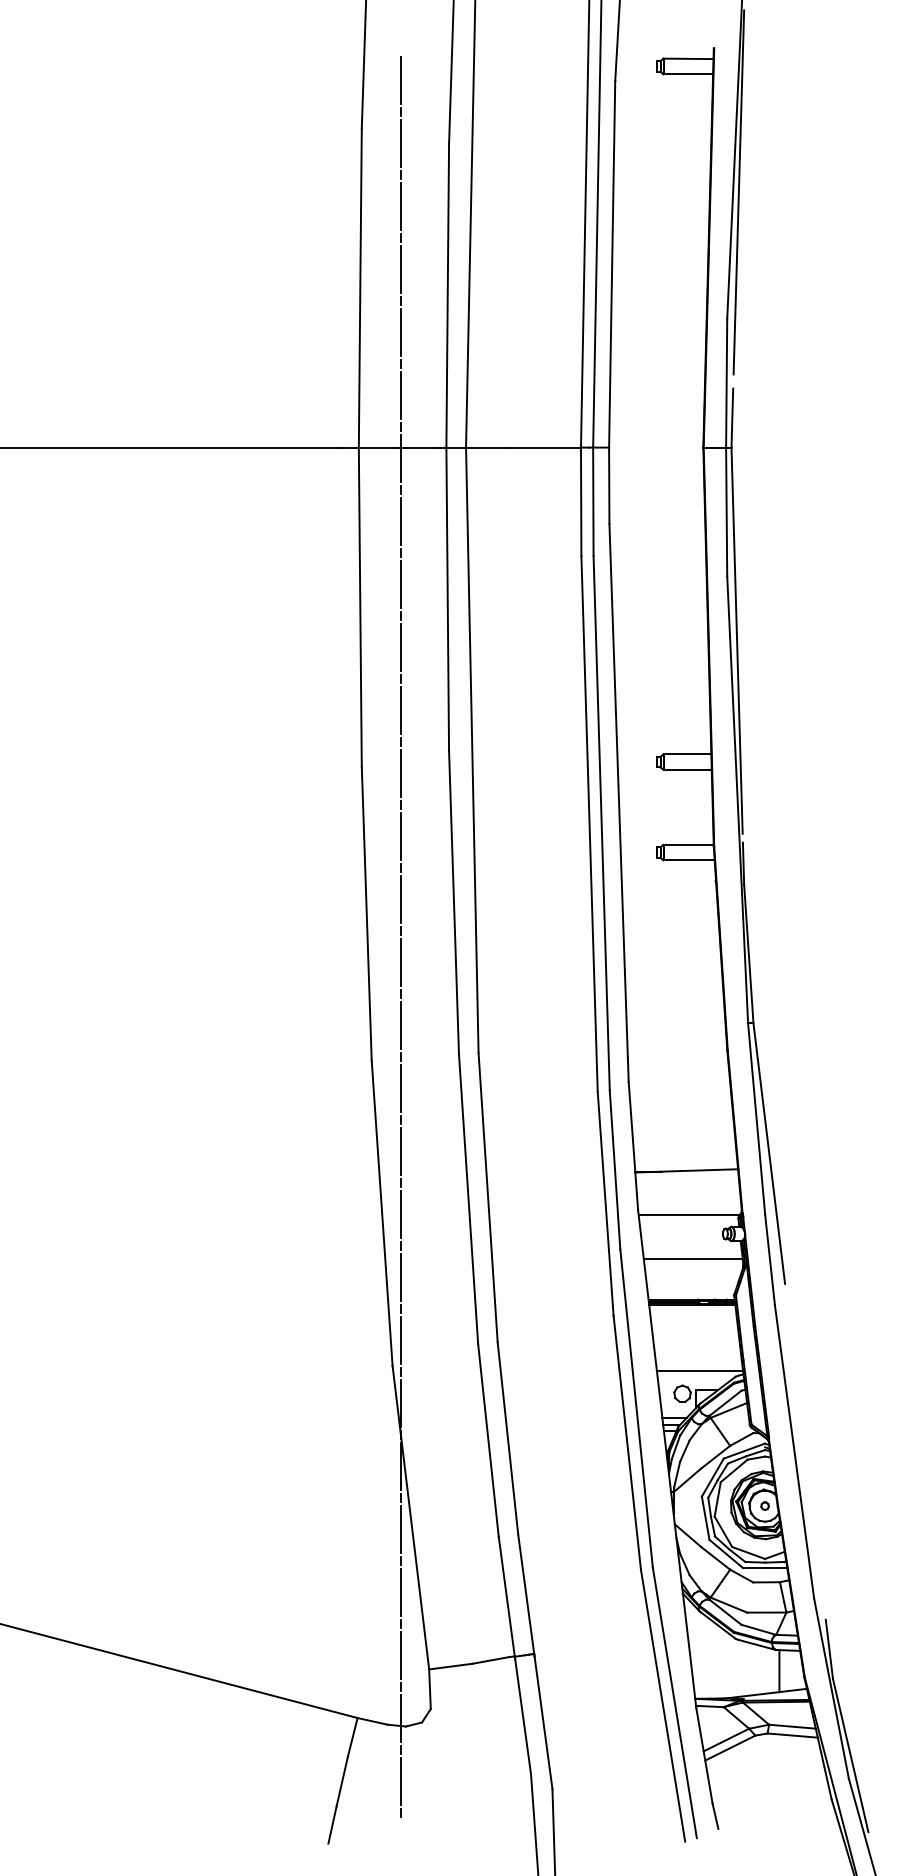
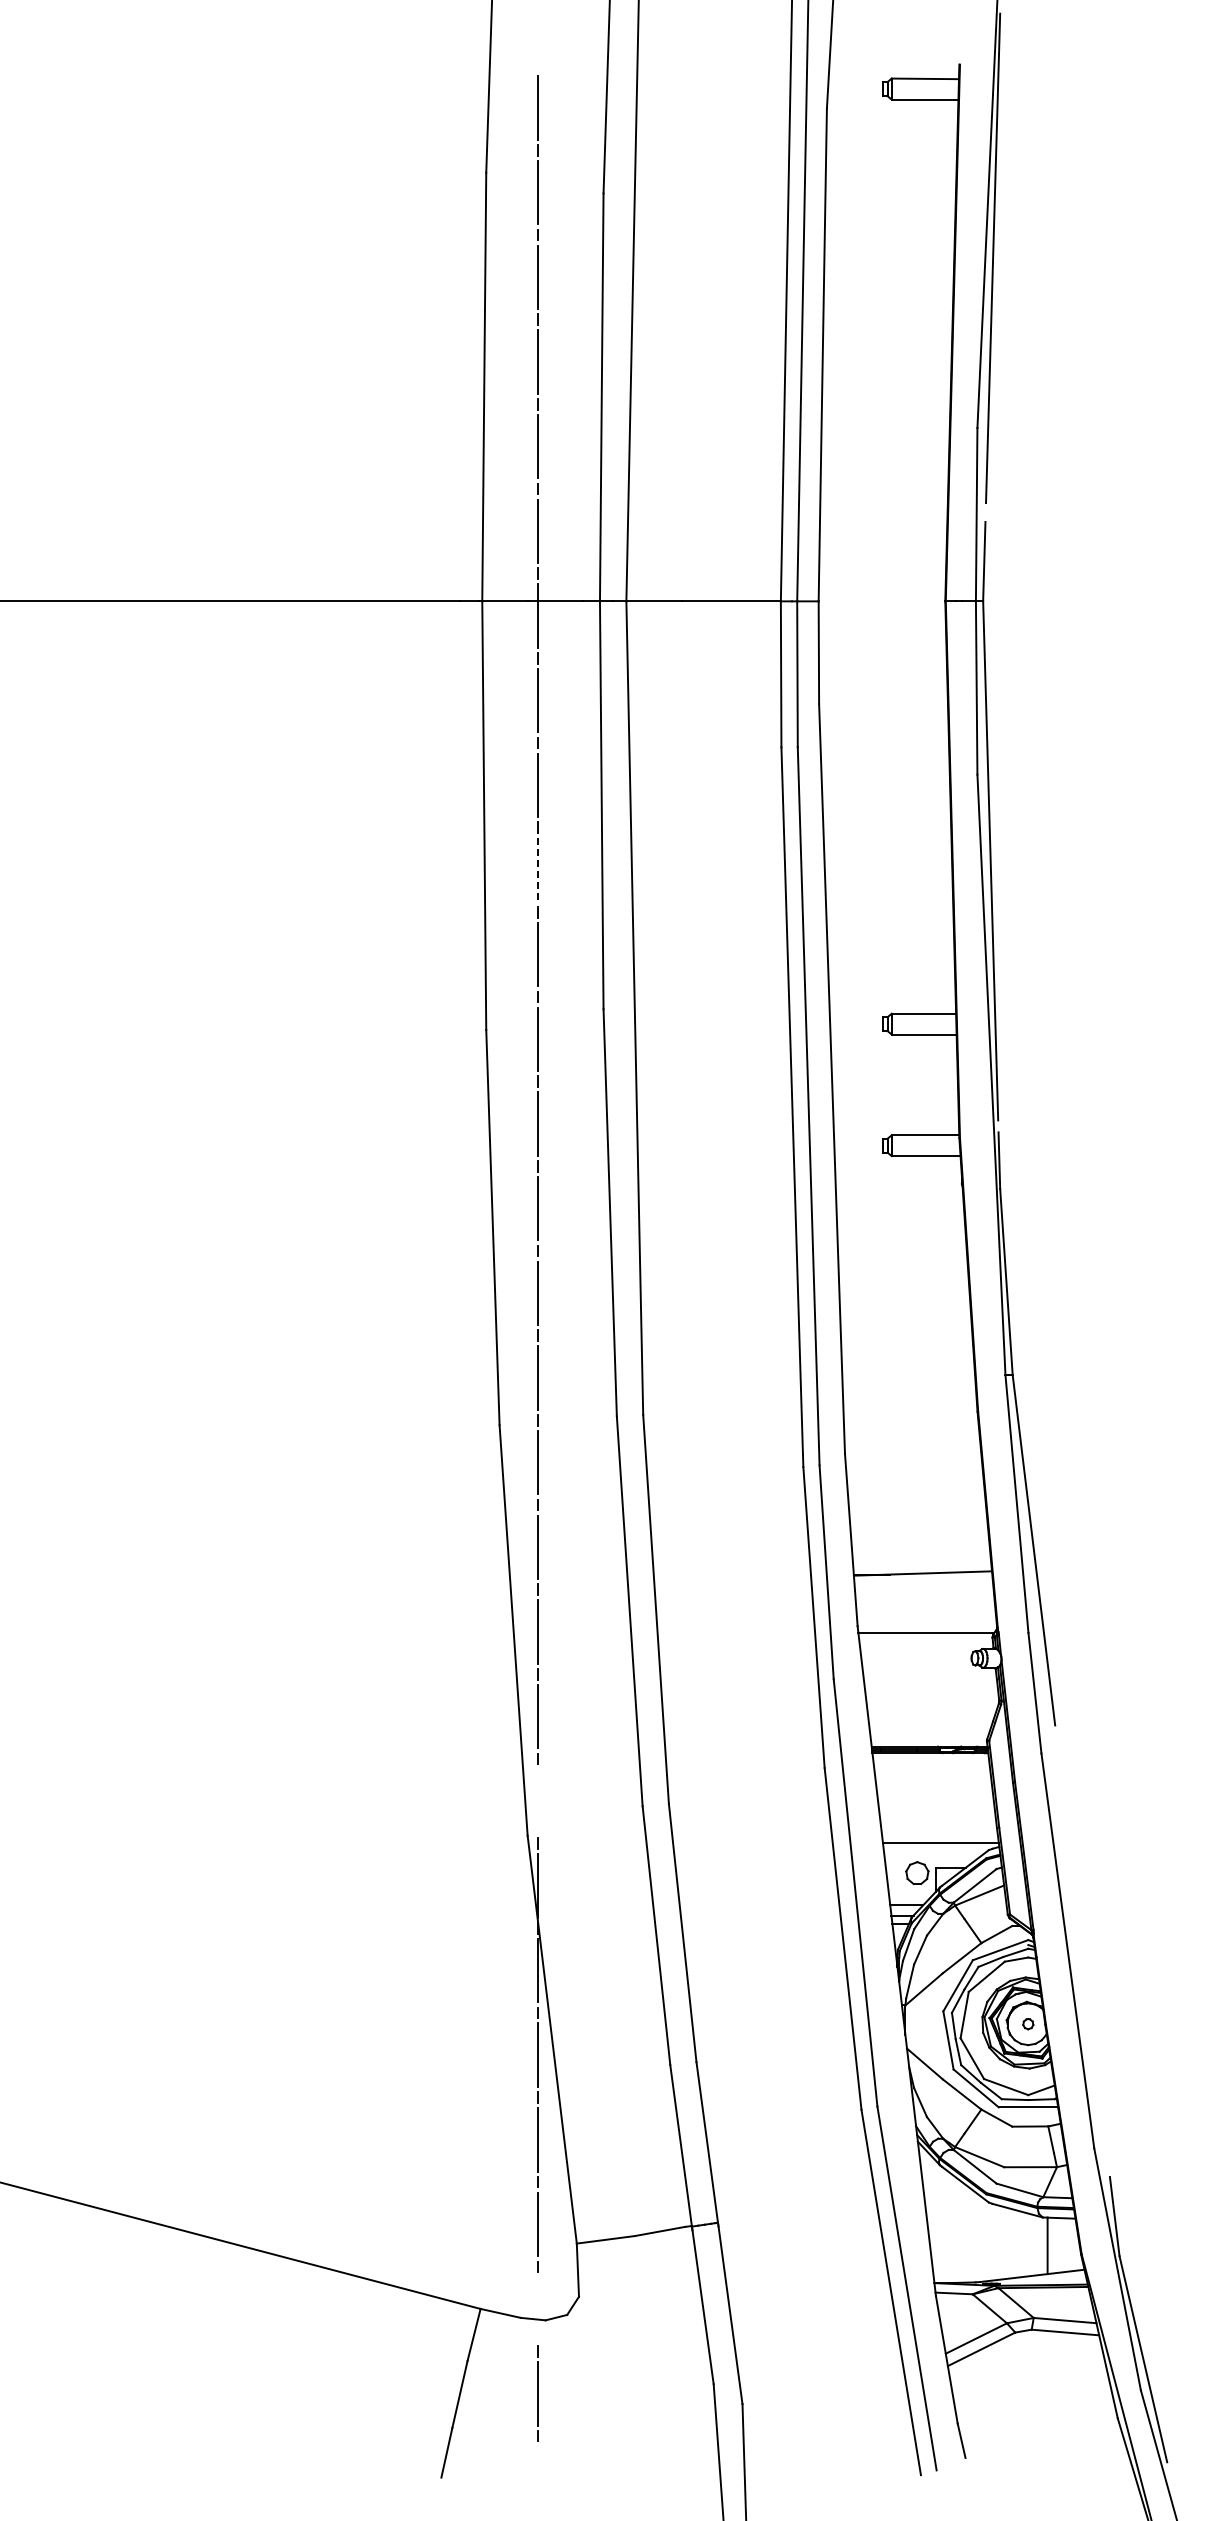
line: (400, 647) -> (538, 869), solid -> dashed
line: (693, 1259) -> (931, 1692), removed
line: (400, 1339) -> (538, 1800), removed
line: (400, 1717) -> (538, 2308), removed

